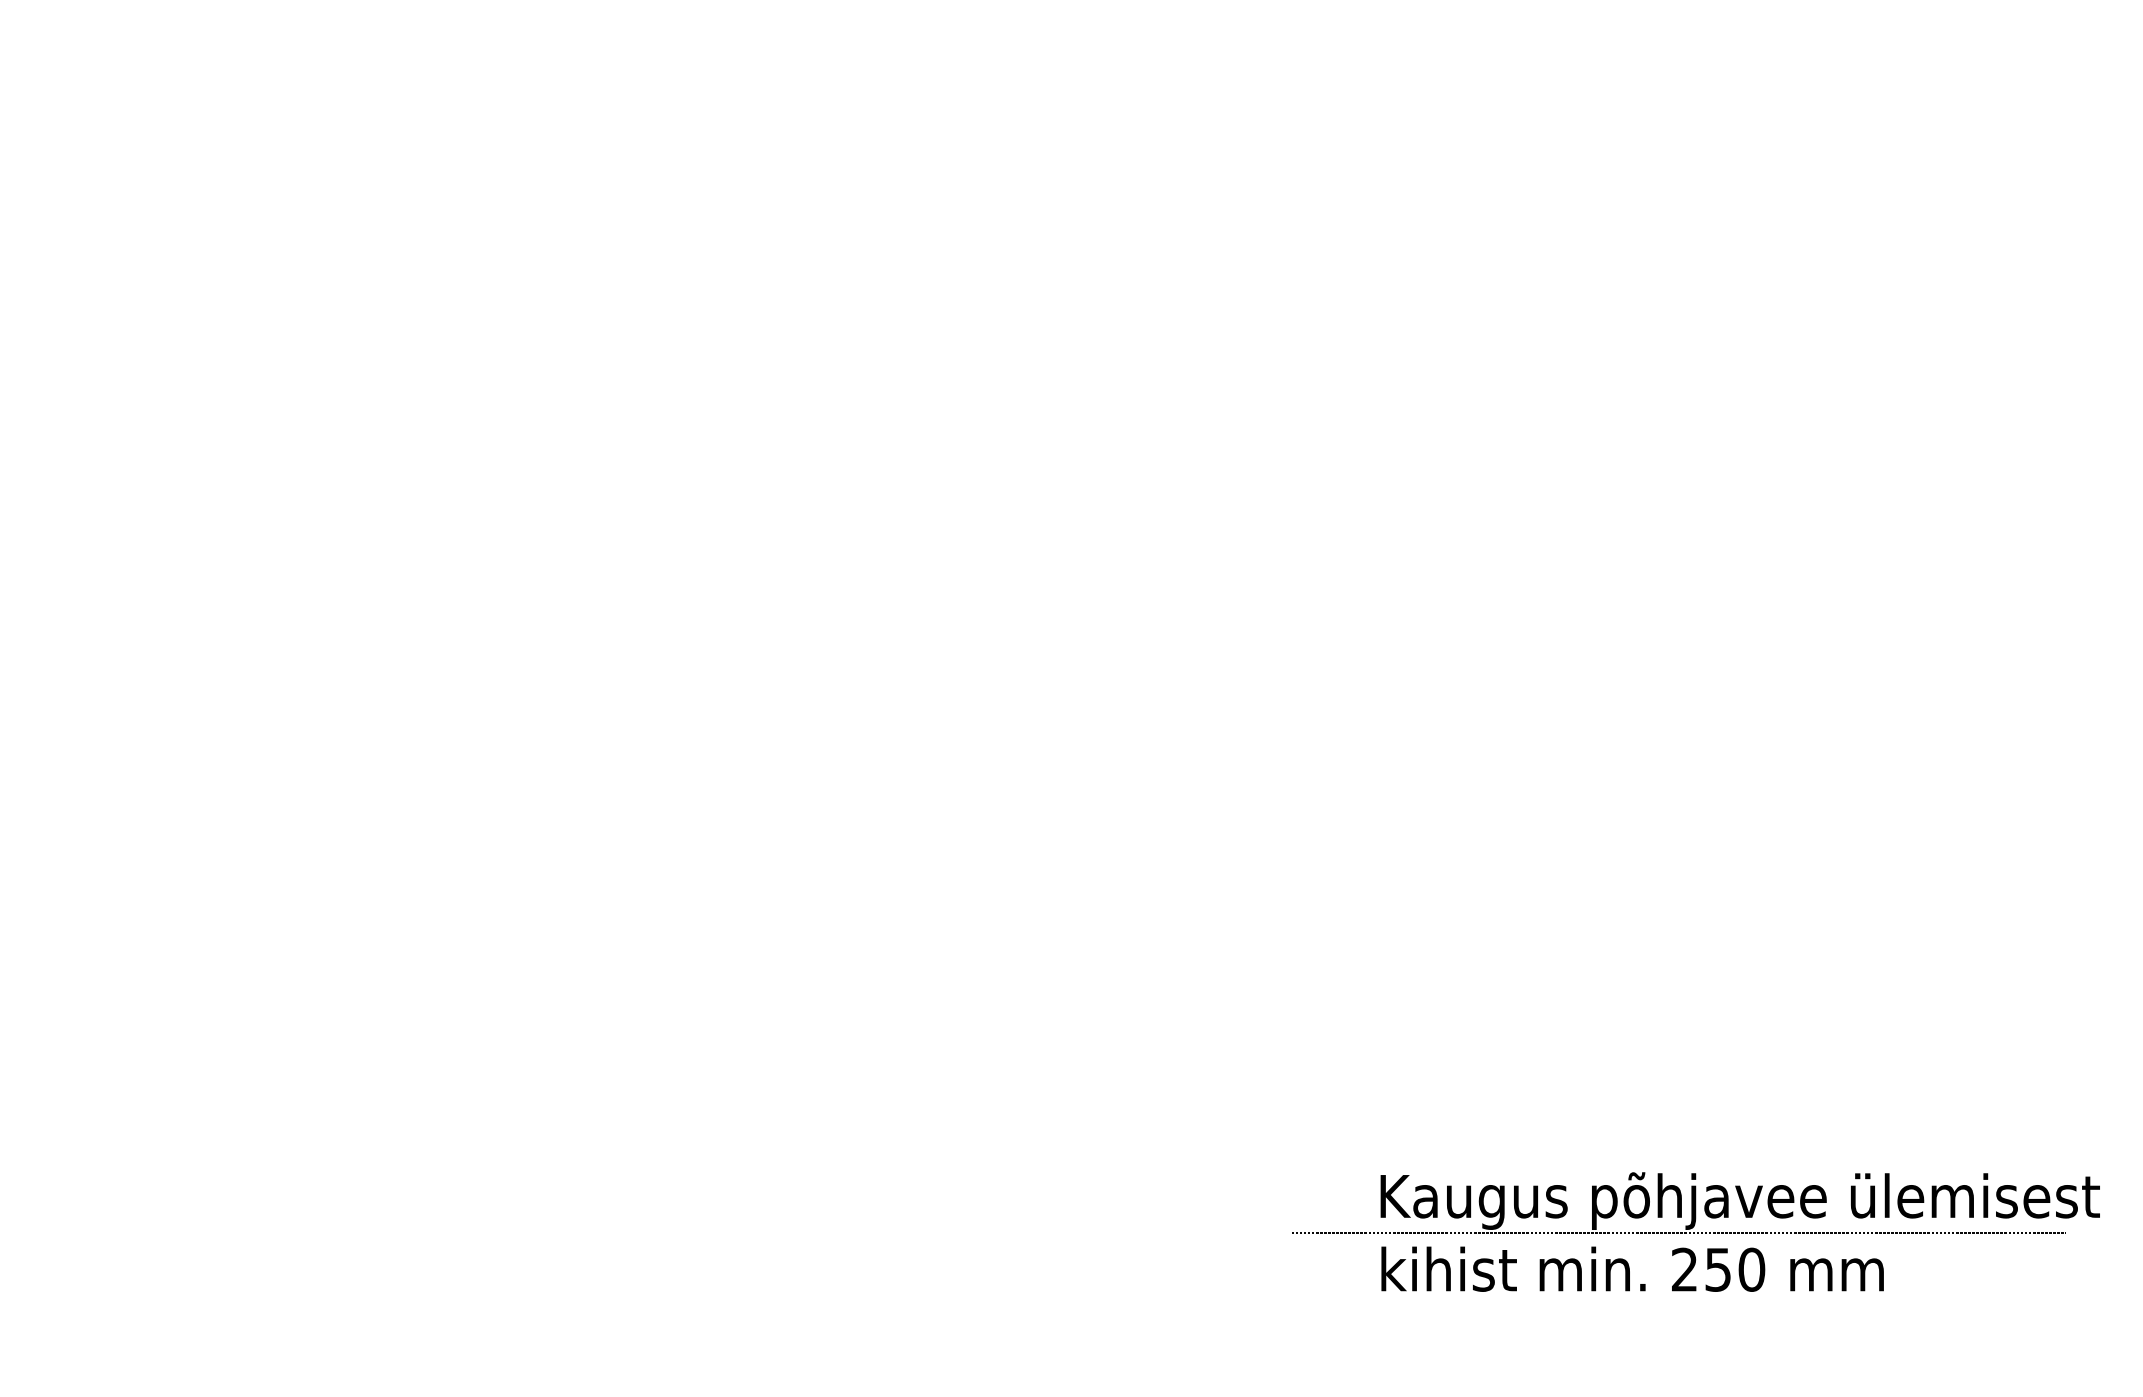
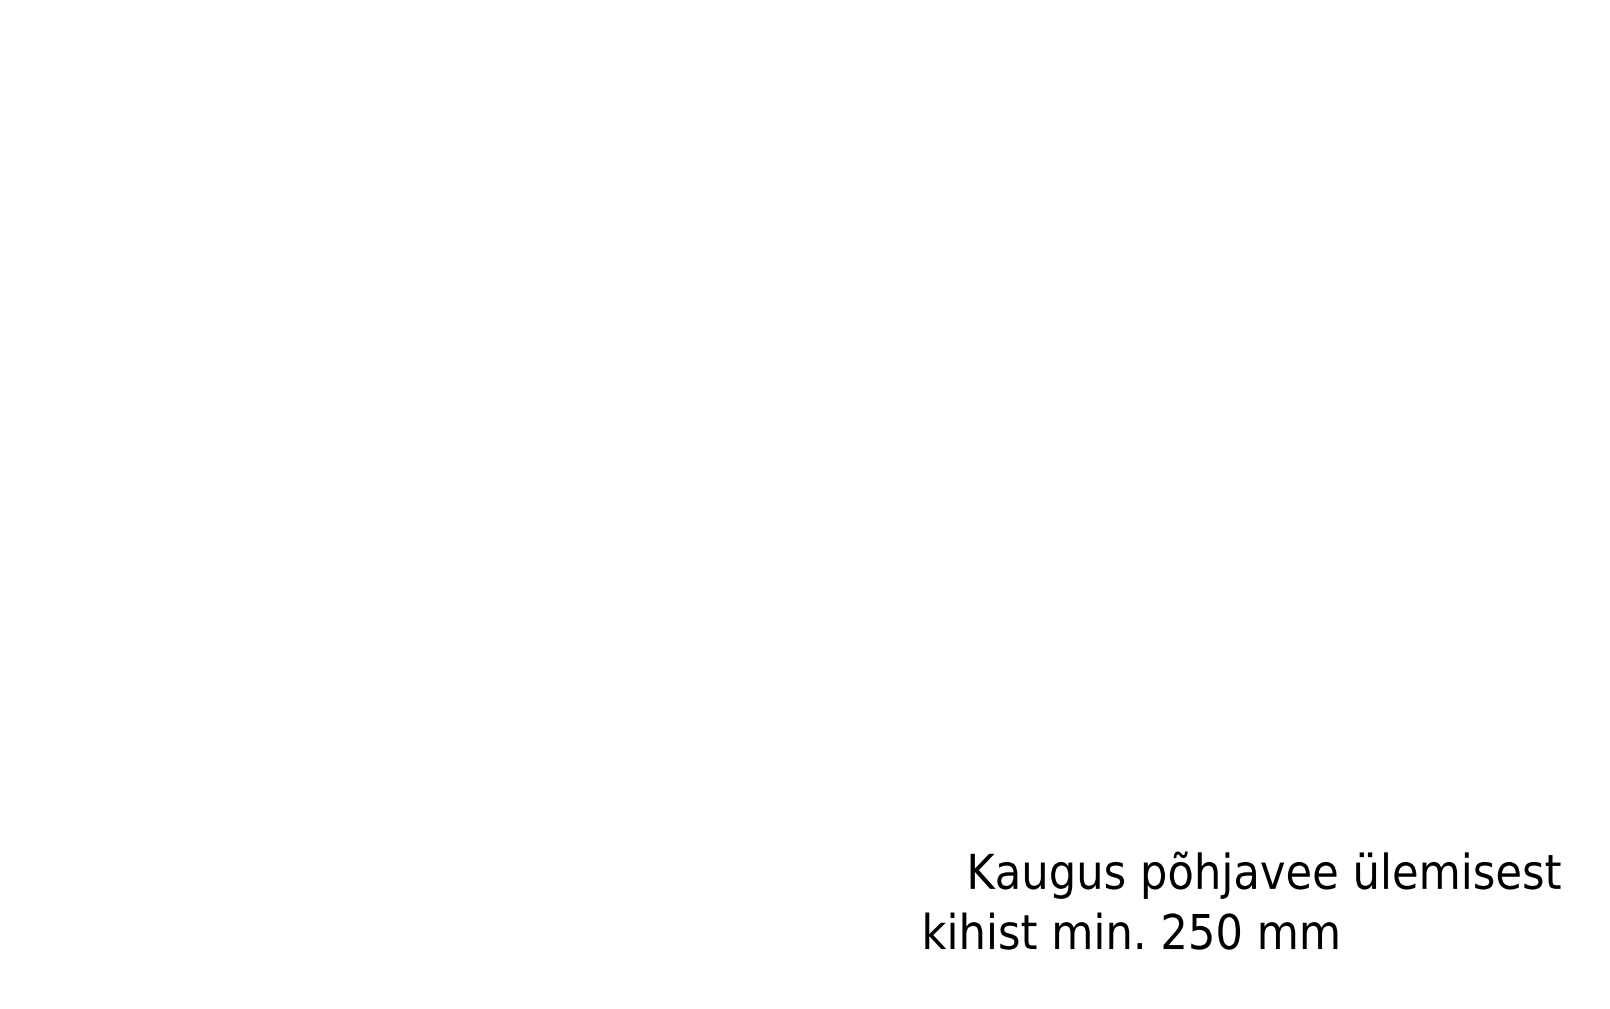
line: (1678, 1233) -> (1214, 901), removed
text: (1632, 1268) -> (1131, 930), moved

